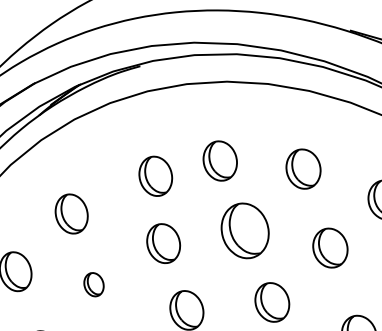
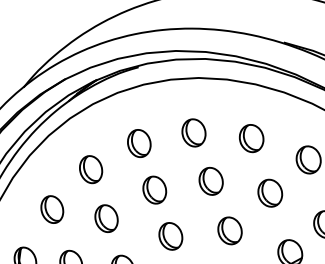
part: (156, 176) -> (139, 143), moved
part: (244, 231) -> (210, 181), size x0.71
part: (93, 284) -> (106, 218), size x1.67

